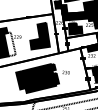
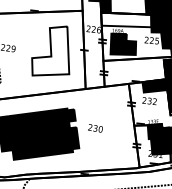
fill: (75, 16) -> (126, 20), removed
fill: (39, 35) -> (51, 49), removed

